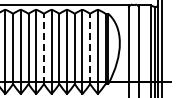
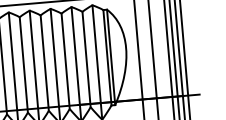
line: (43, 48) -> (23, 64), dashed -> solid
line: (90, 48) -> (86, 58), dashed -> solid

